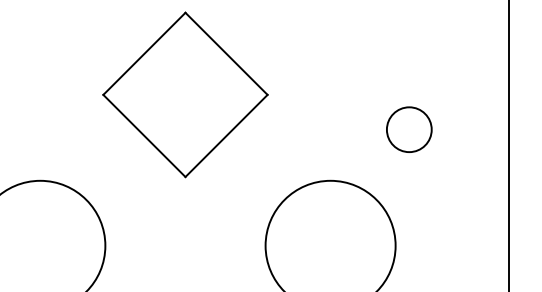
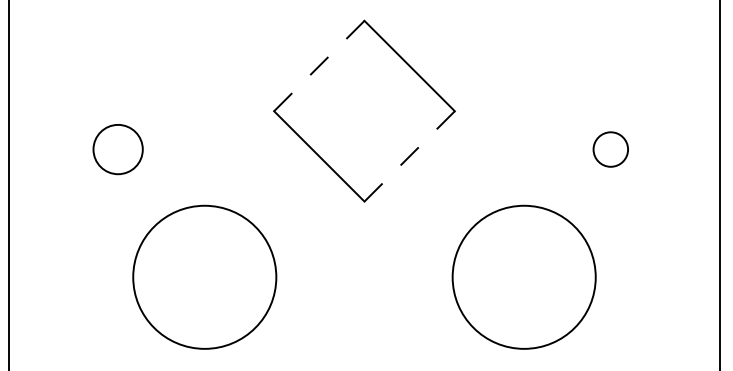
line: (144, 54) -> (319, 66), solid -> dashed
circle: (409, 129) -> (610, 149), size x0.7
line: (226, 136) -> (409, 156), solid -> dashed

